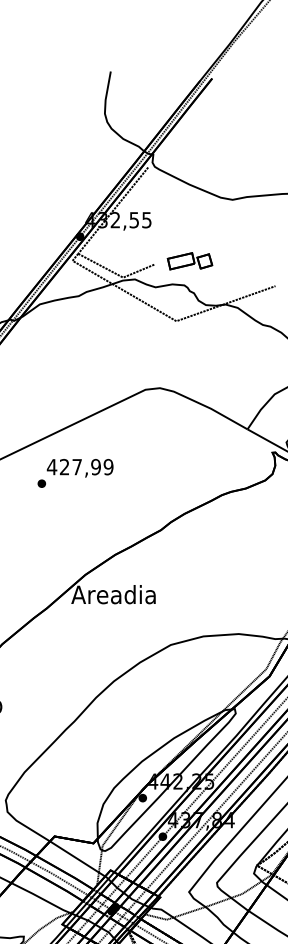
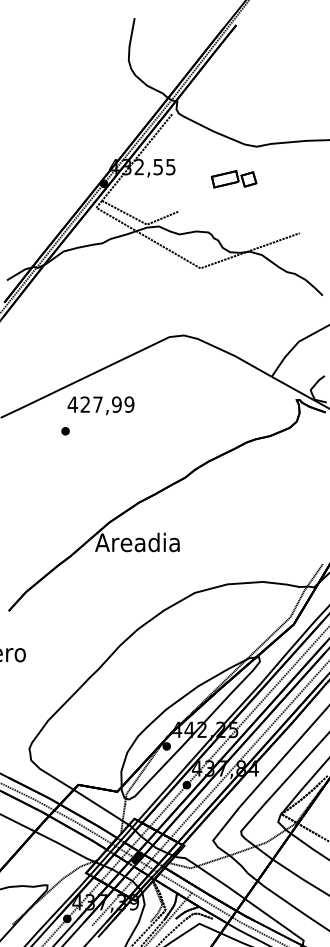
part: (189, 261) -> (233, 179), moved
text: (79, 467) -> (100, 405), moved

